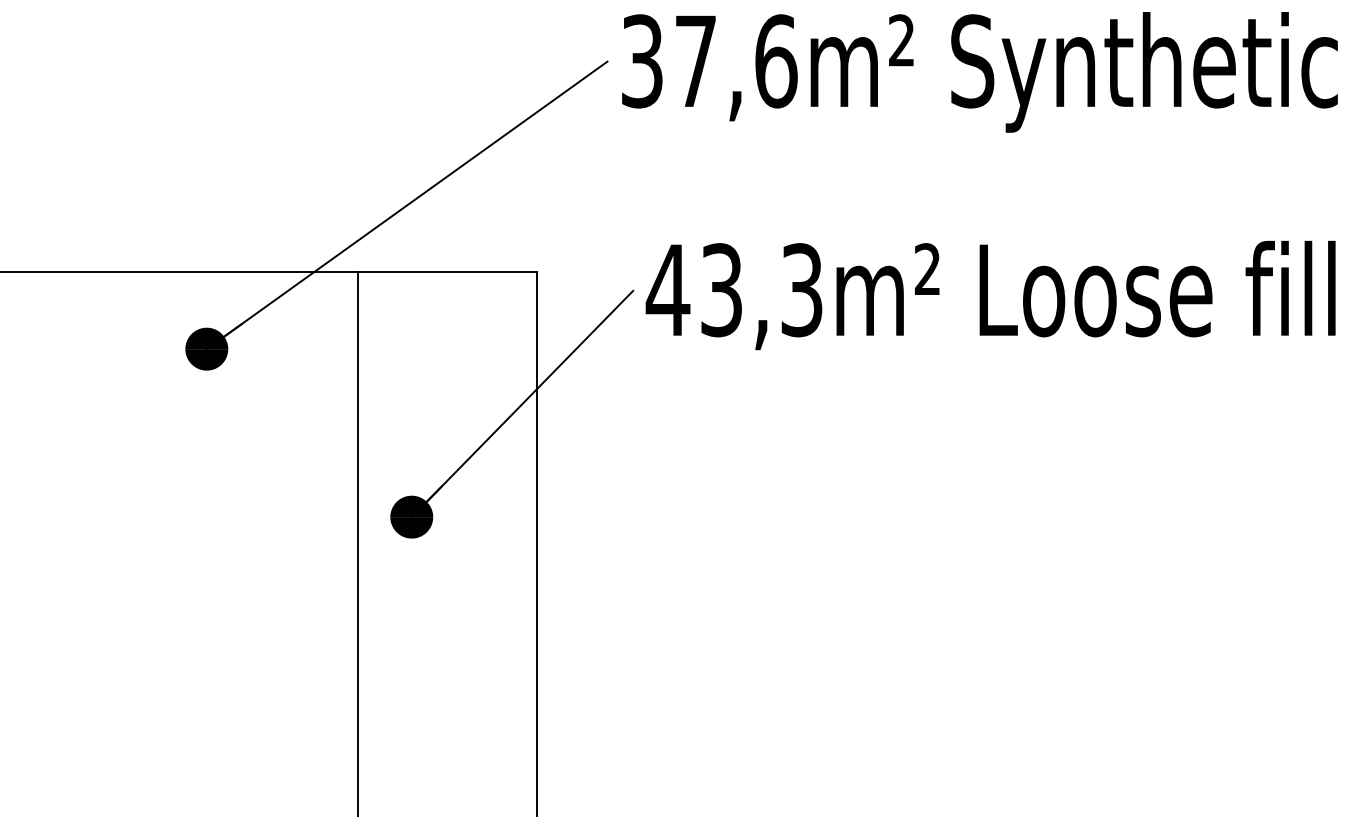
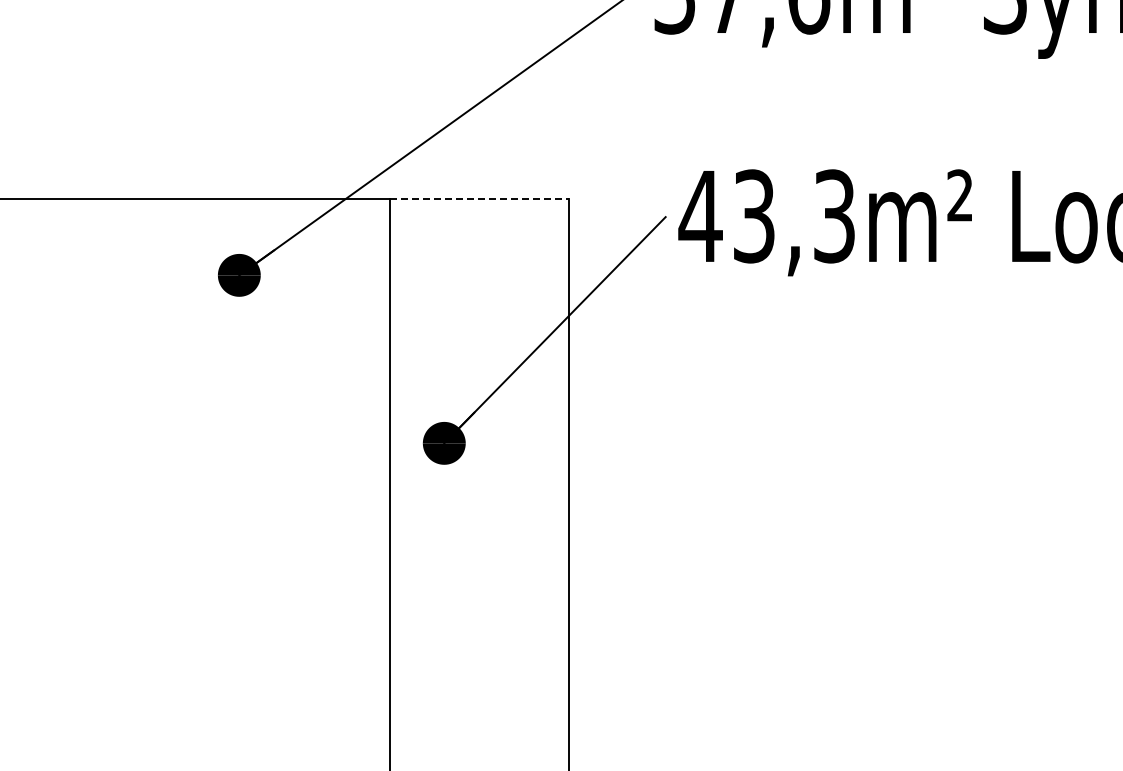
line: (447, 272) -> (480, 198), solid -> dashed

